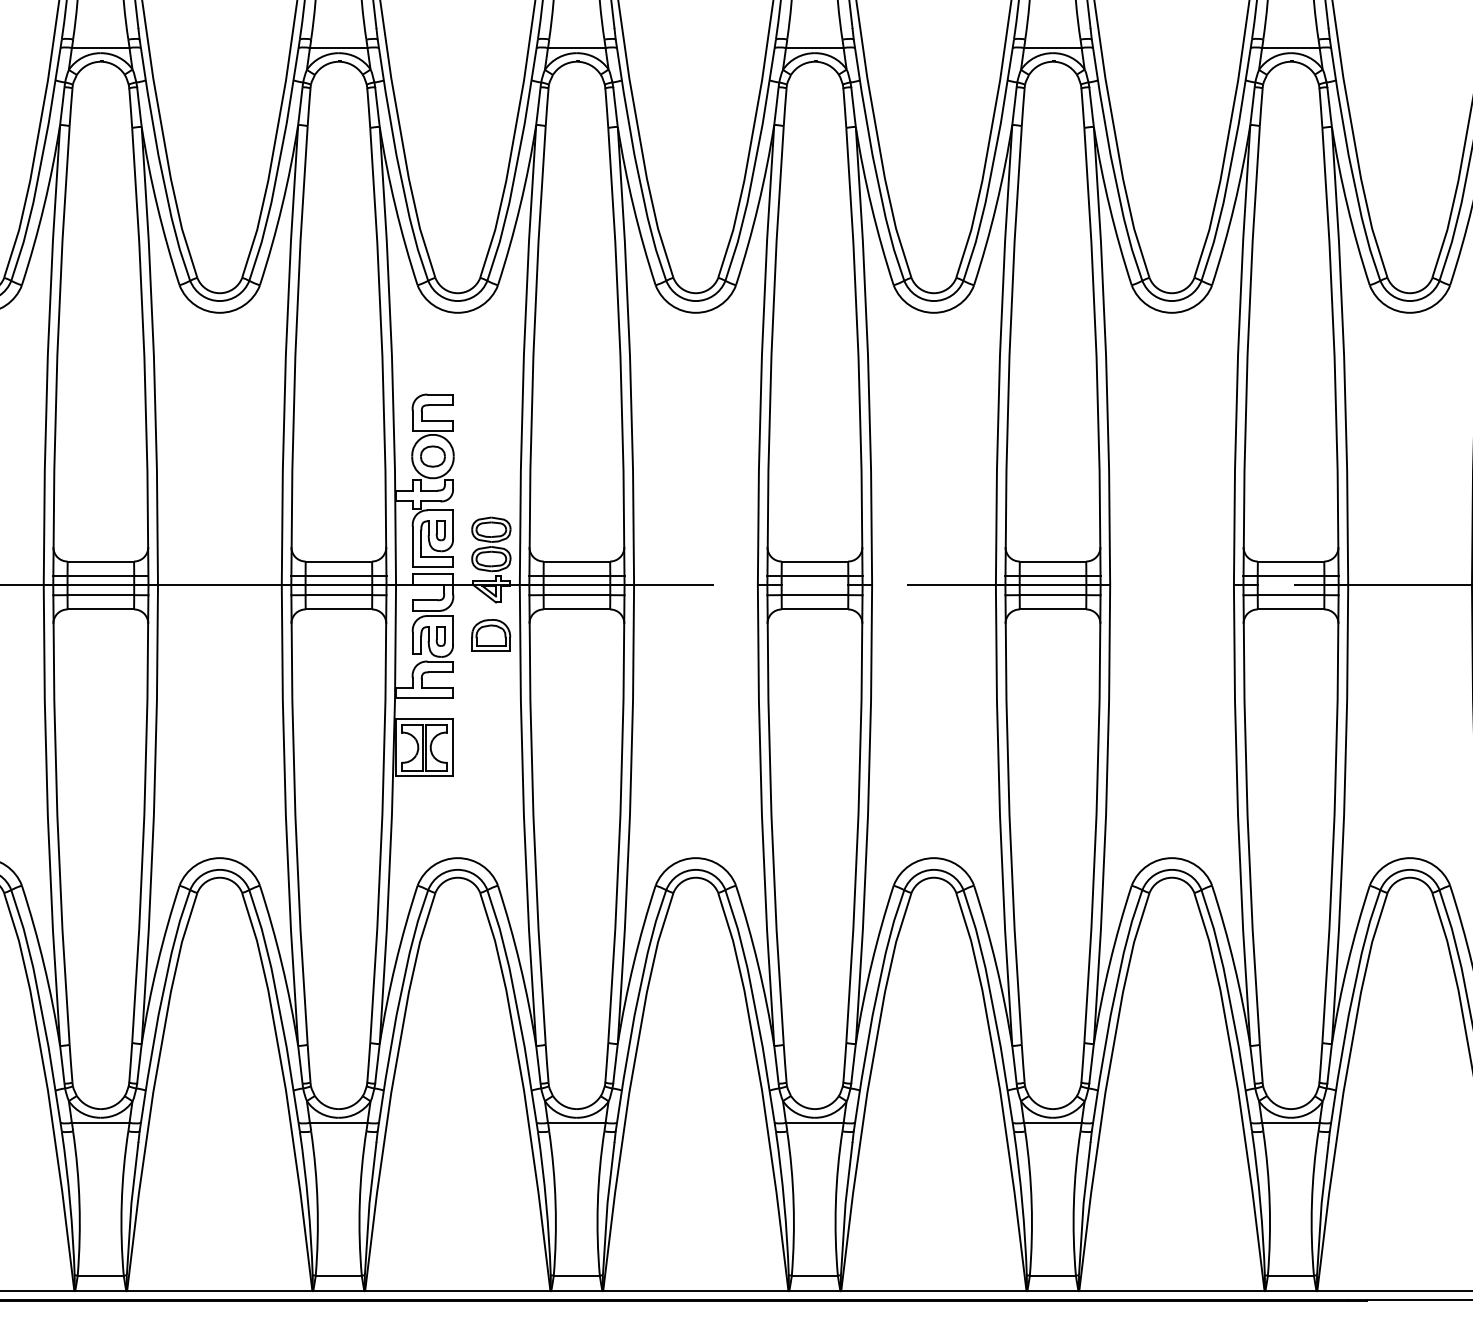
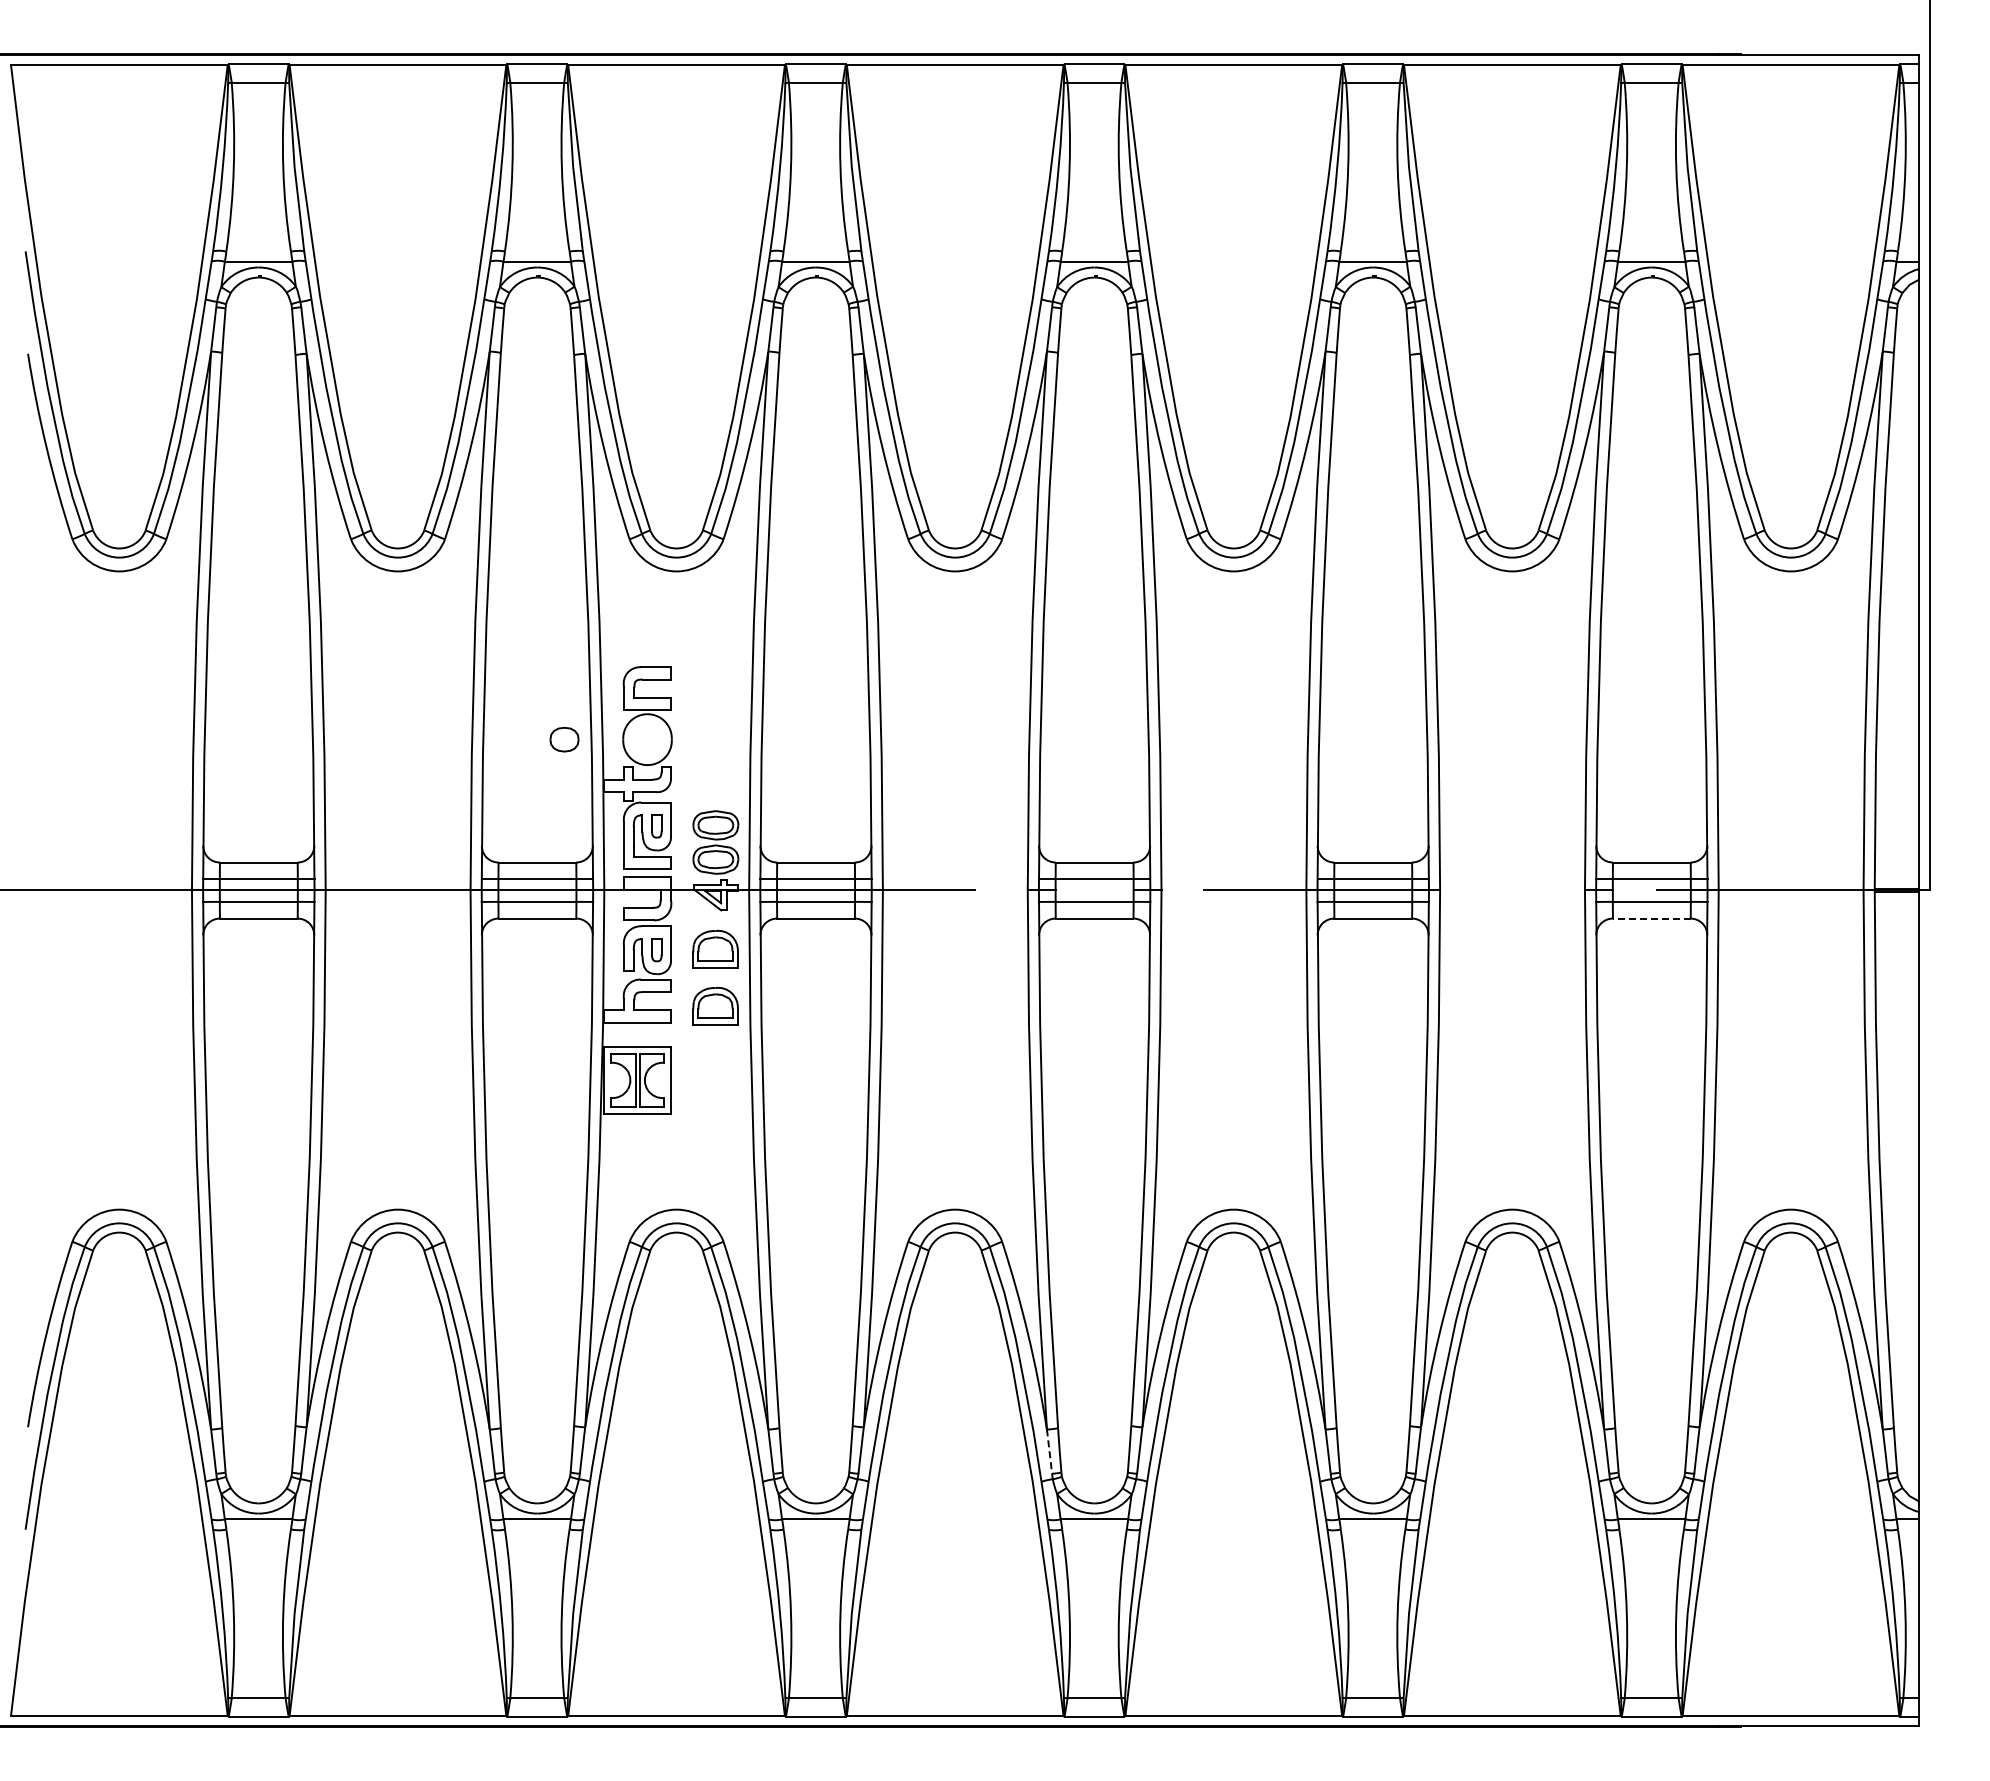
part: (432, 456) -> (564, 739), moved
line: (1290, 609) -> (1651, 918), solid -> dashed
part: (491, 683) -> (715, 1005), added
line: (776, 1065) -> (1049, 1452), solid -> dashed

